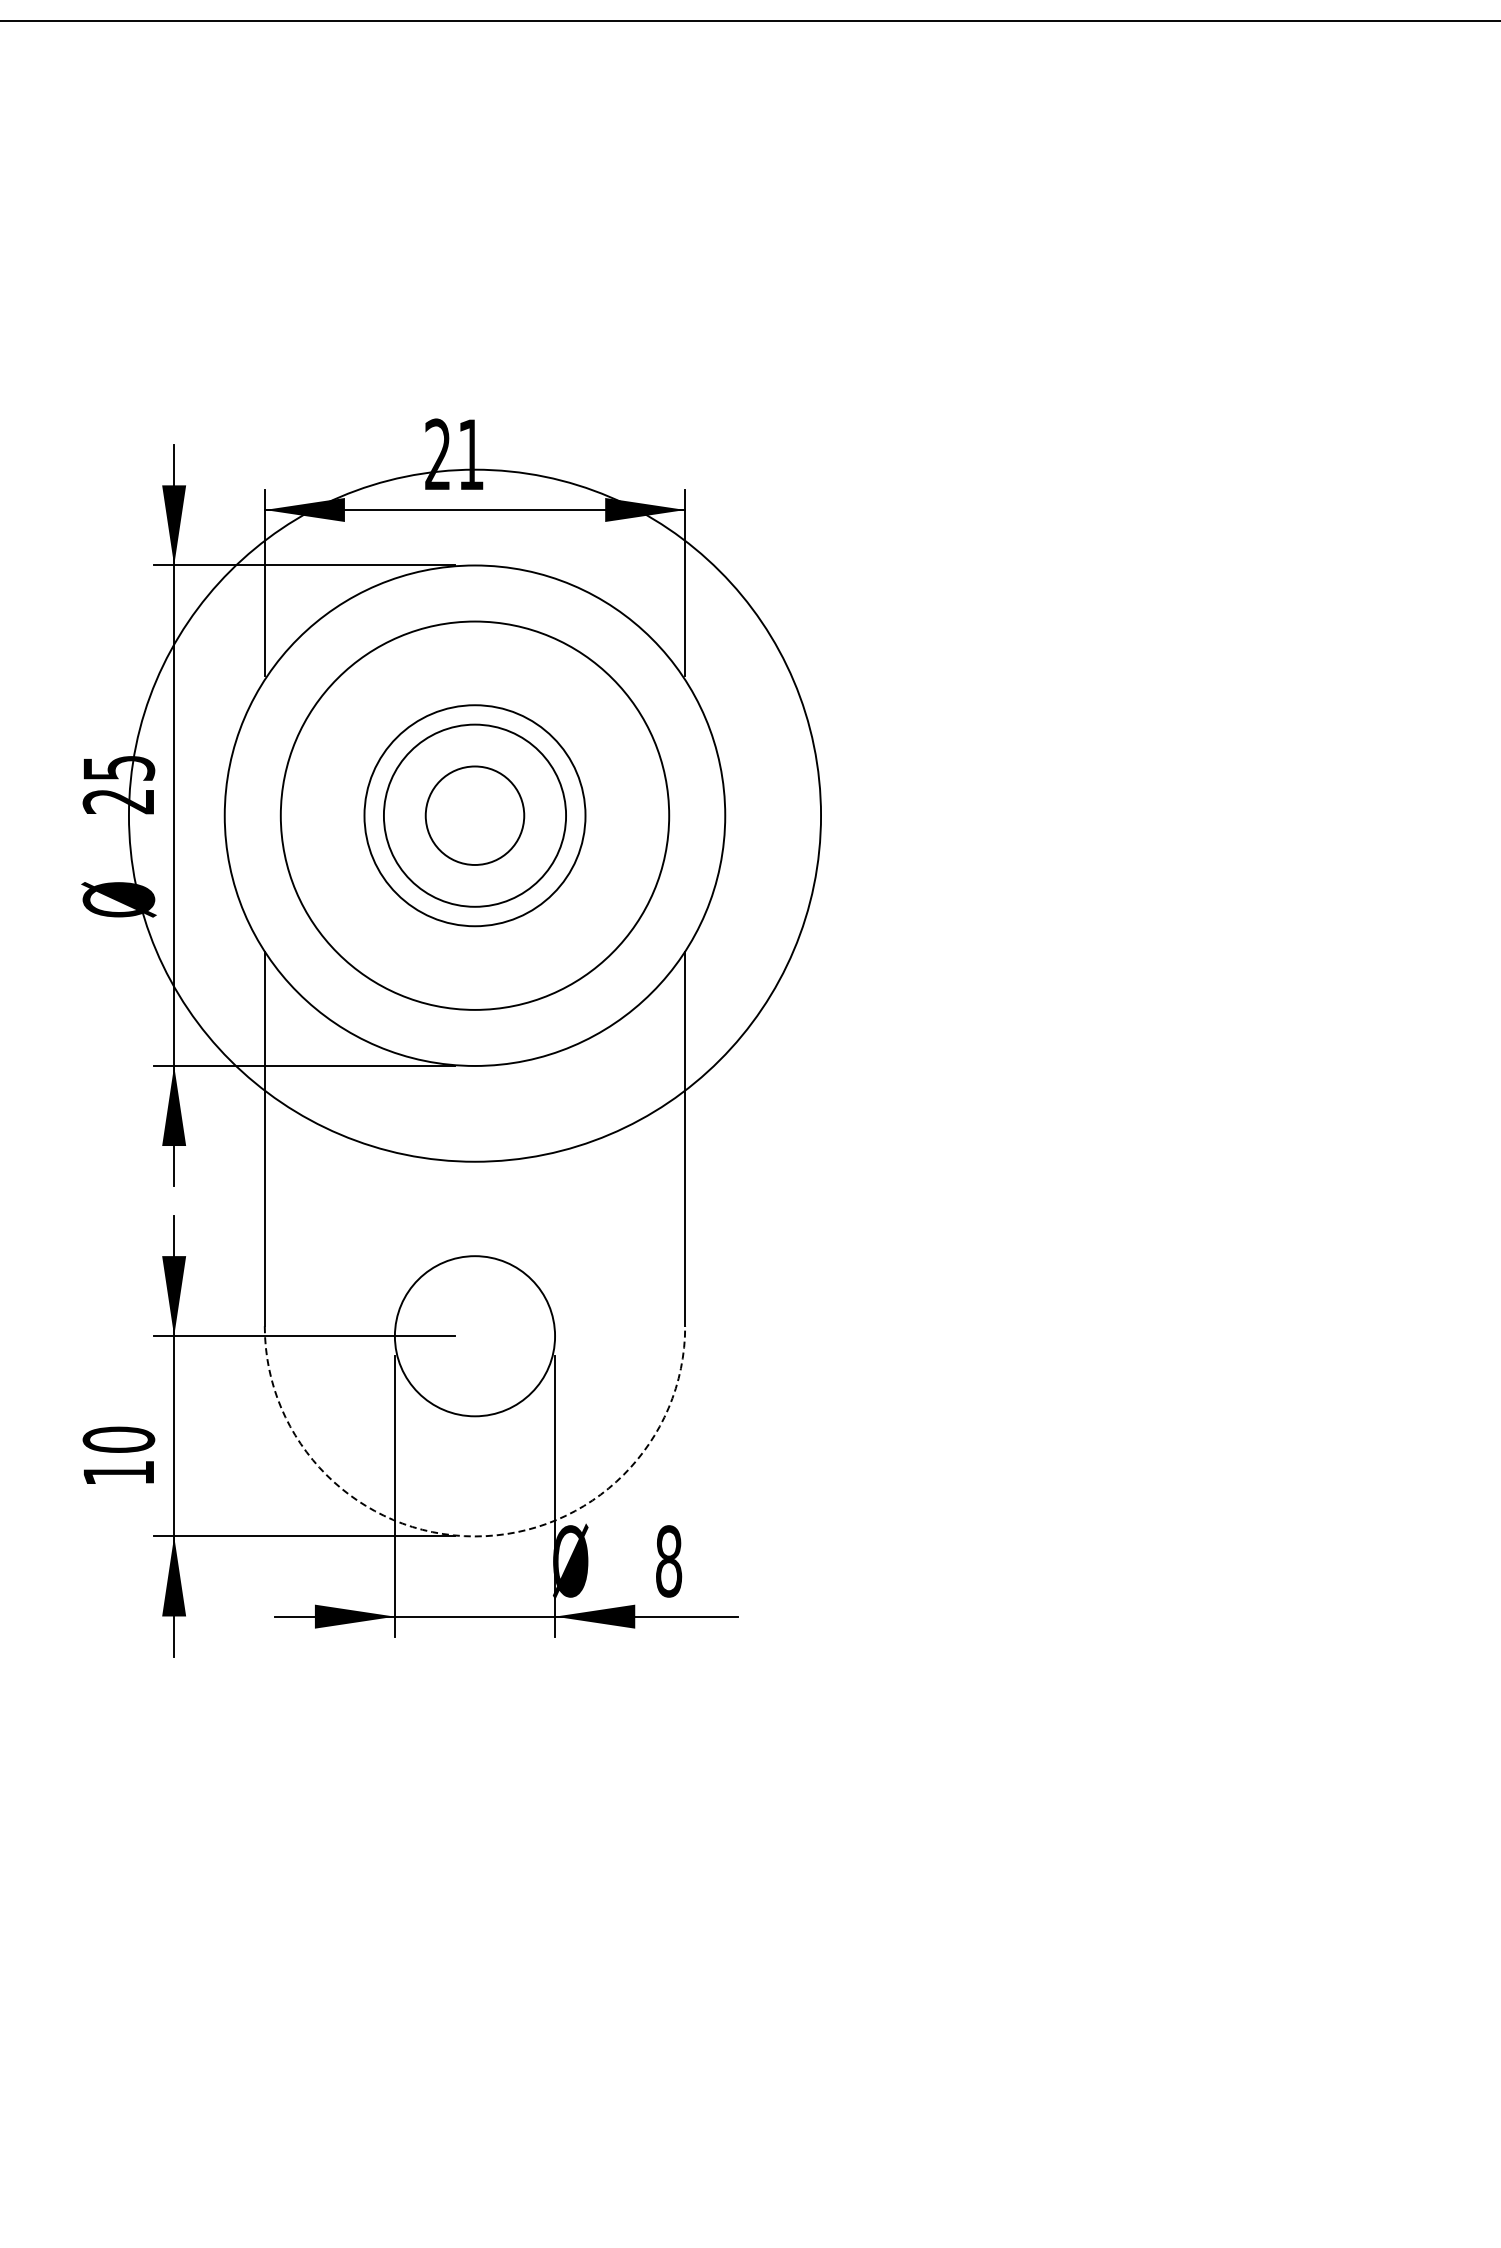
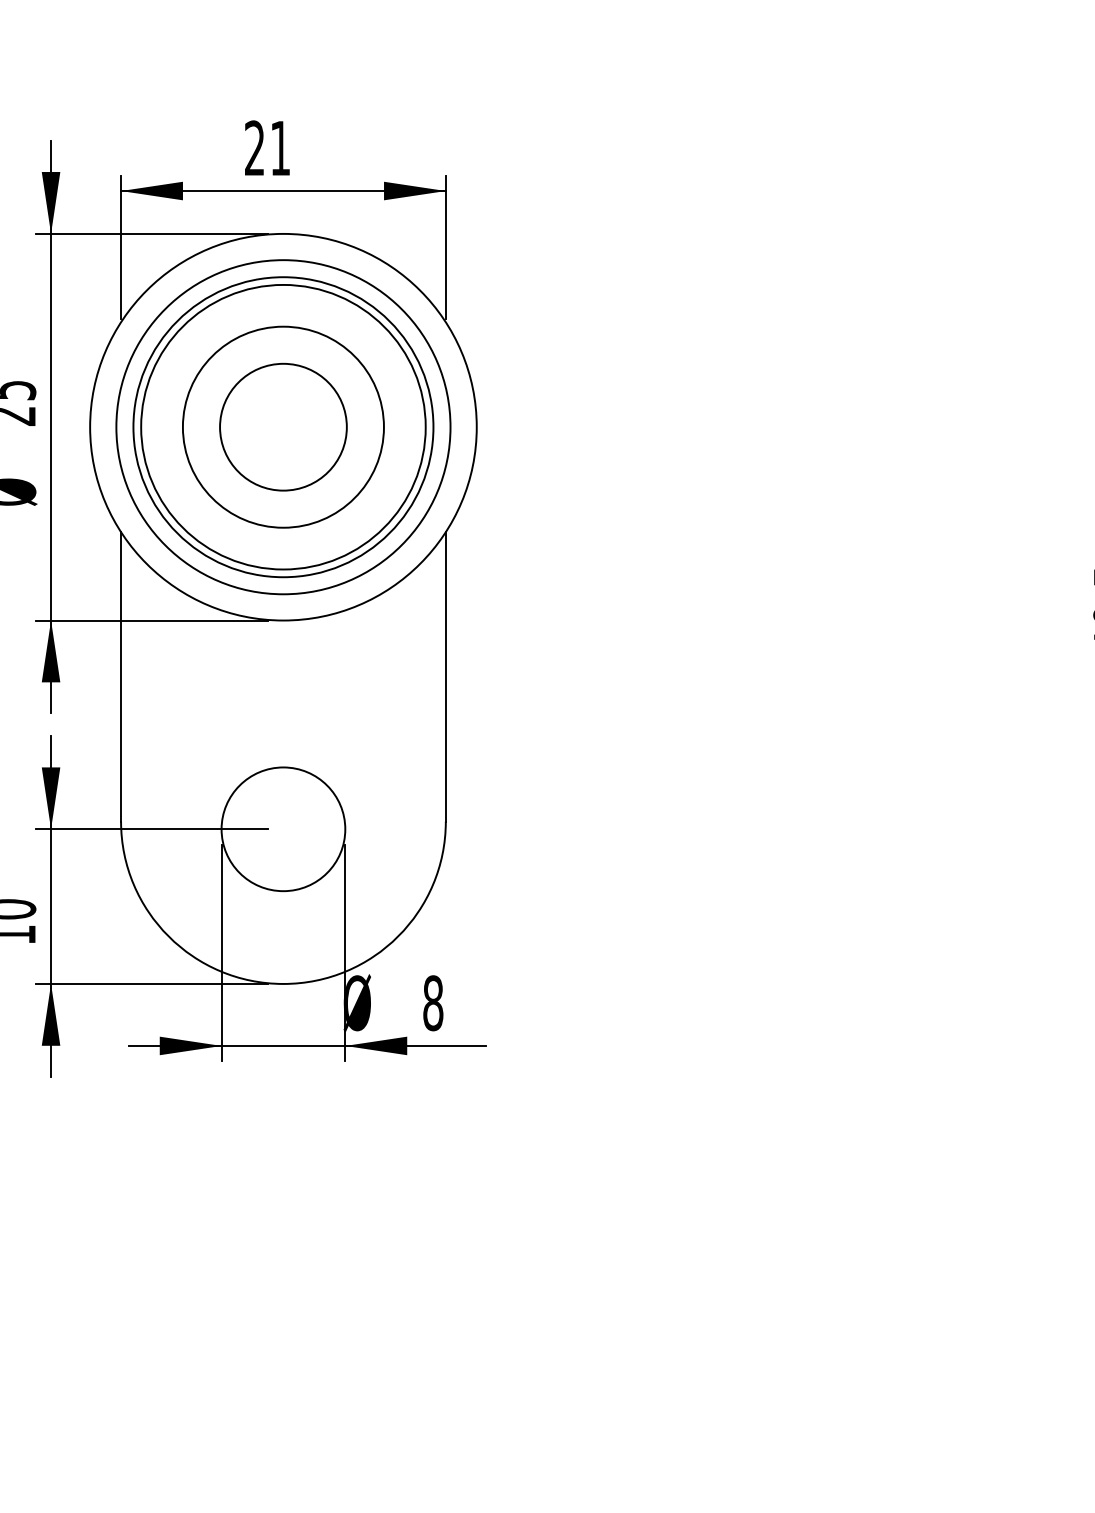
circle: (474, 815) -> (283, 427), size x0.62
circle: (474, 815) -> (283, 427), size x1.43
circle: (474, 815) -> (283, 427), size x1.67
circle: (474, 815) -> (283, 427), size x1.67
arc: (475, 1536) -> (283, 984), dashed -> solid

